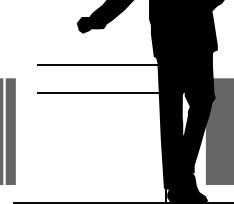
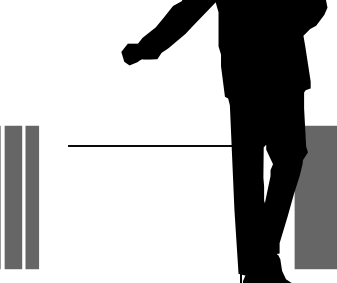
line: (102, 65) -> (155, 108), removed

